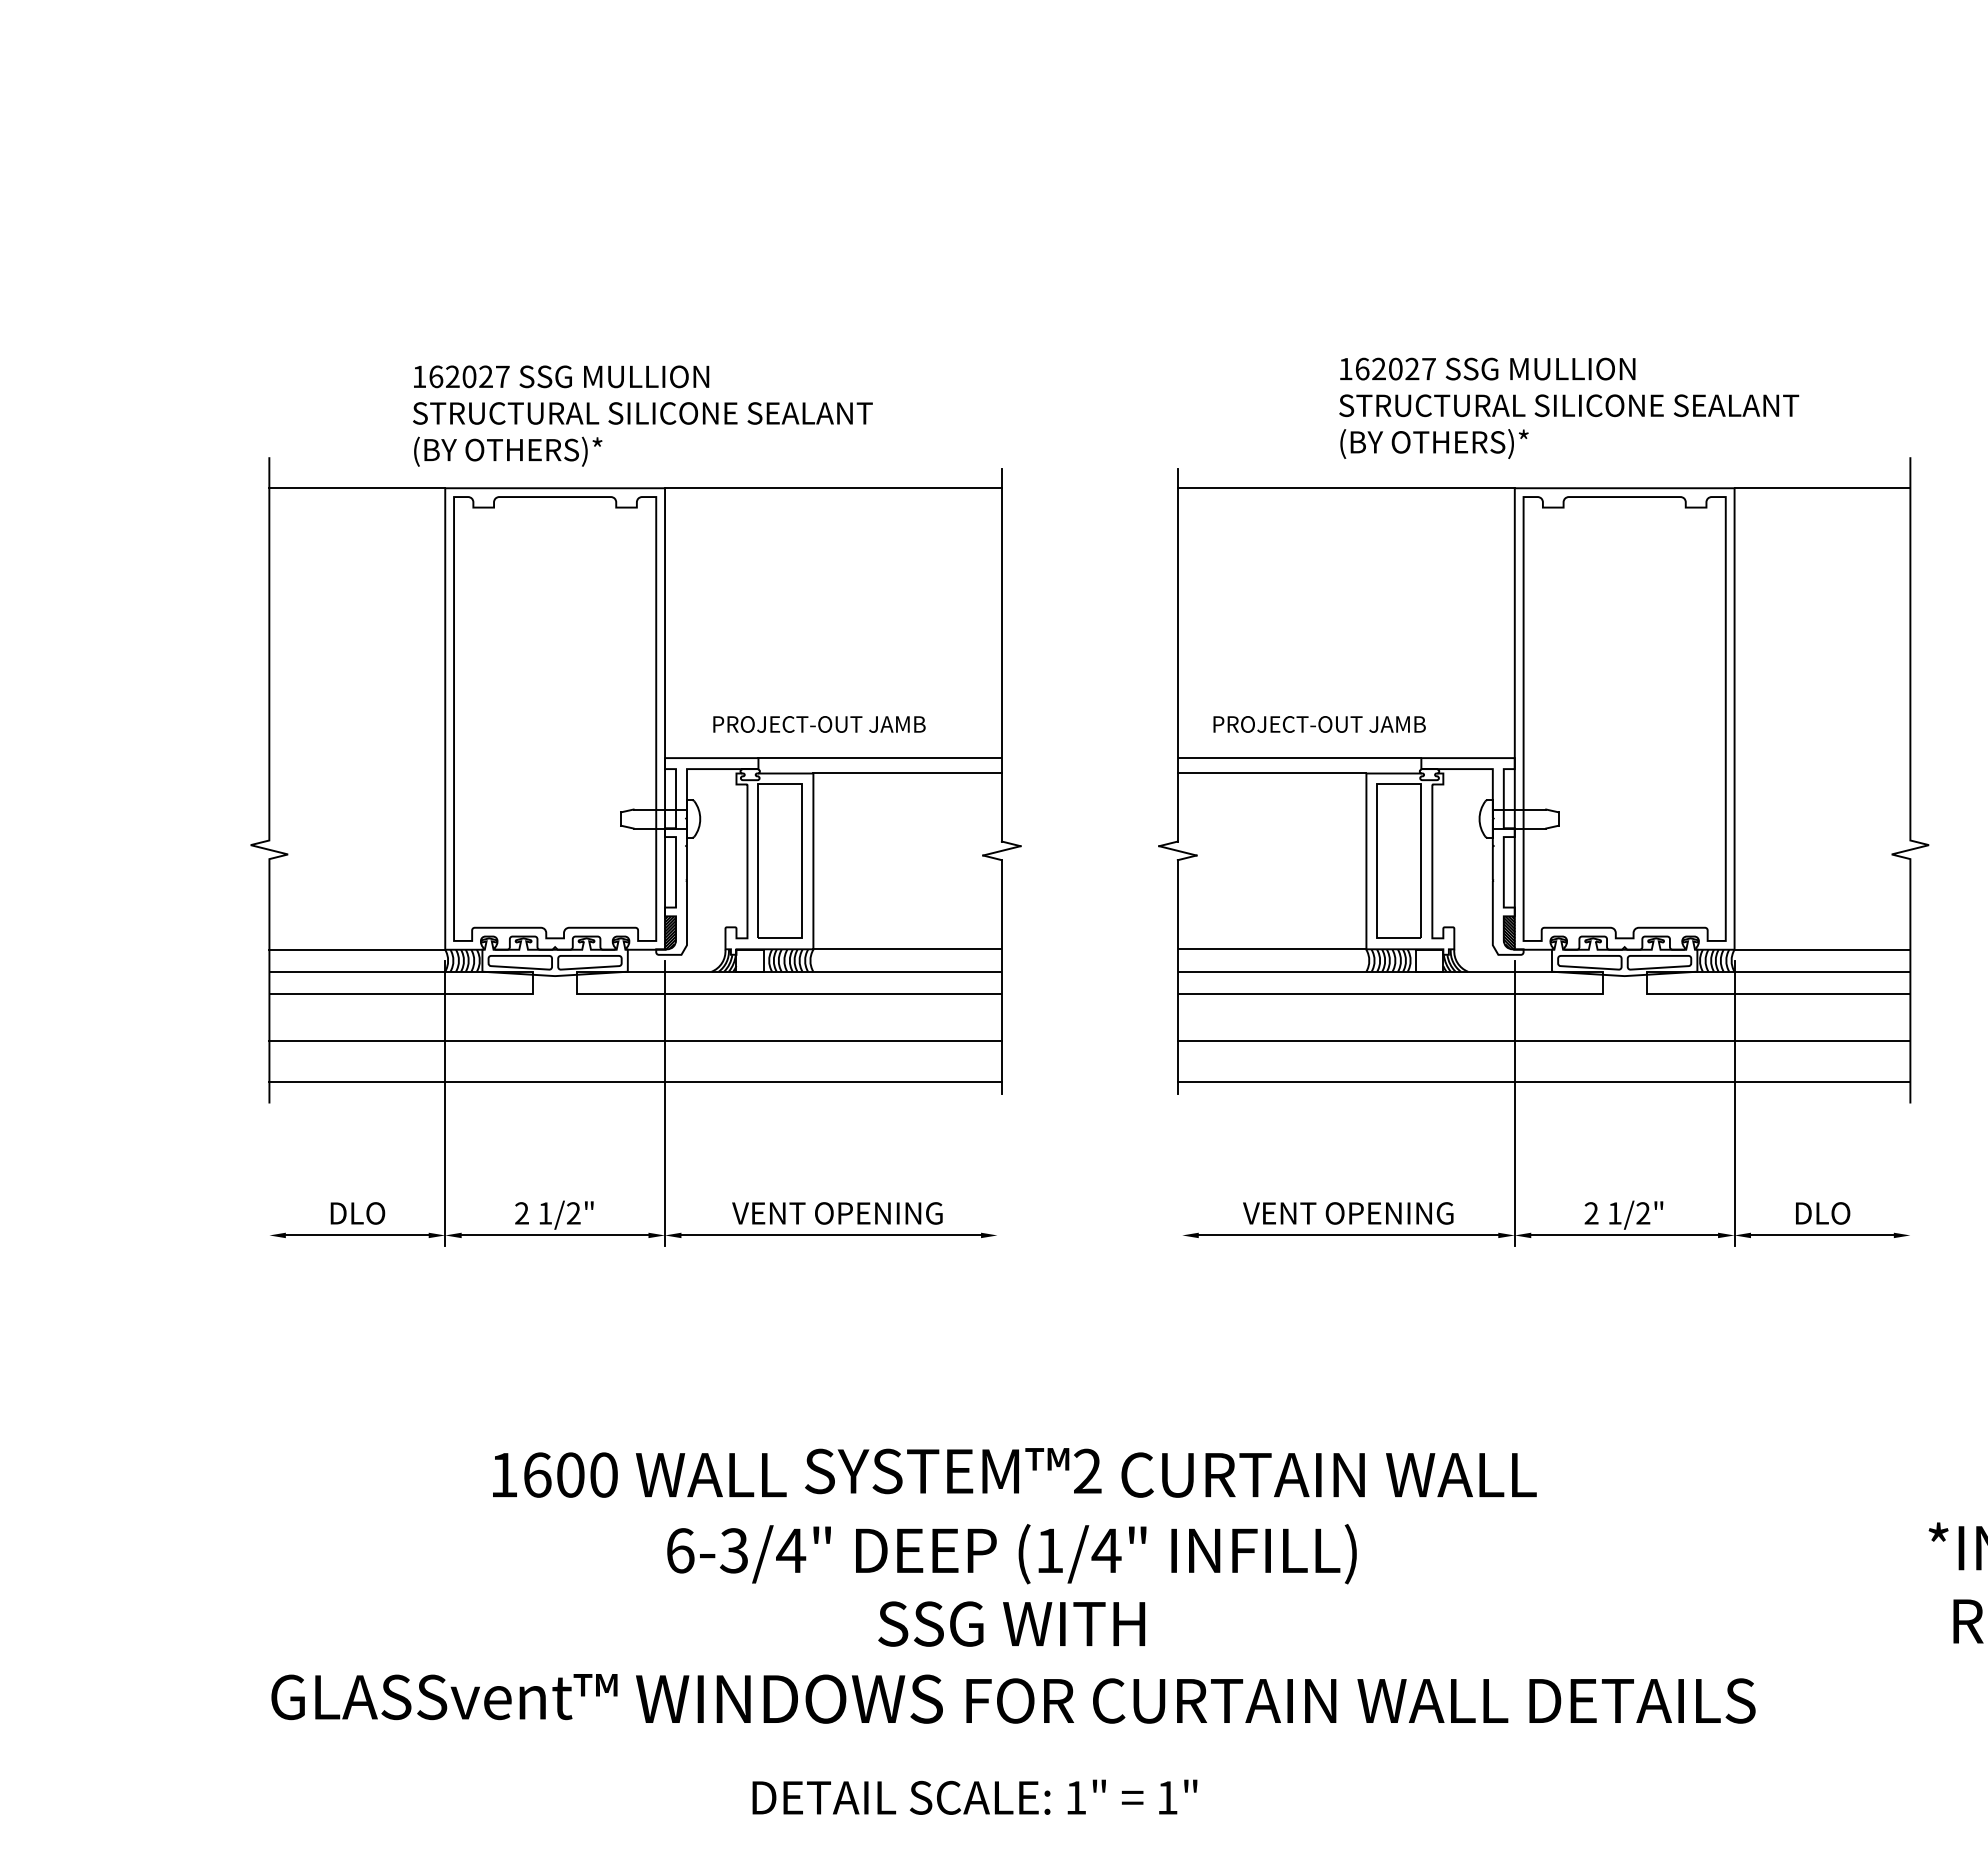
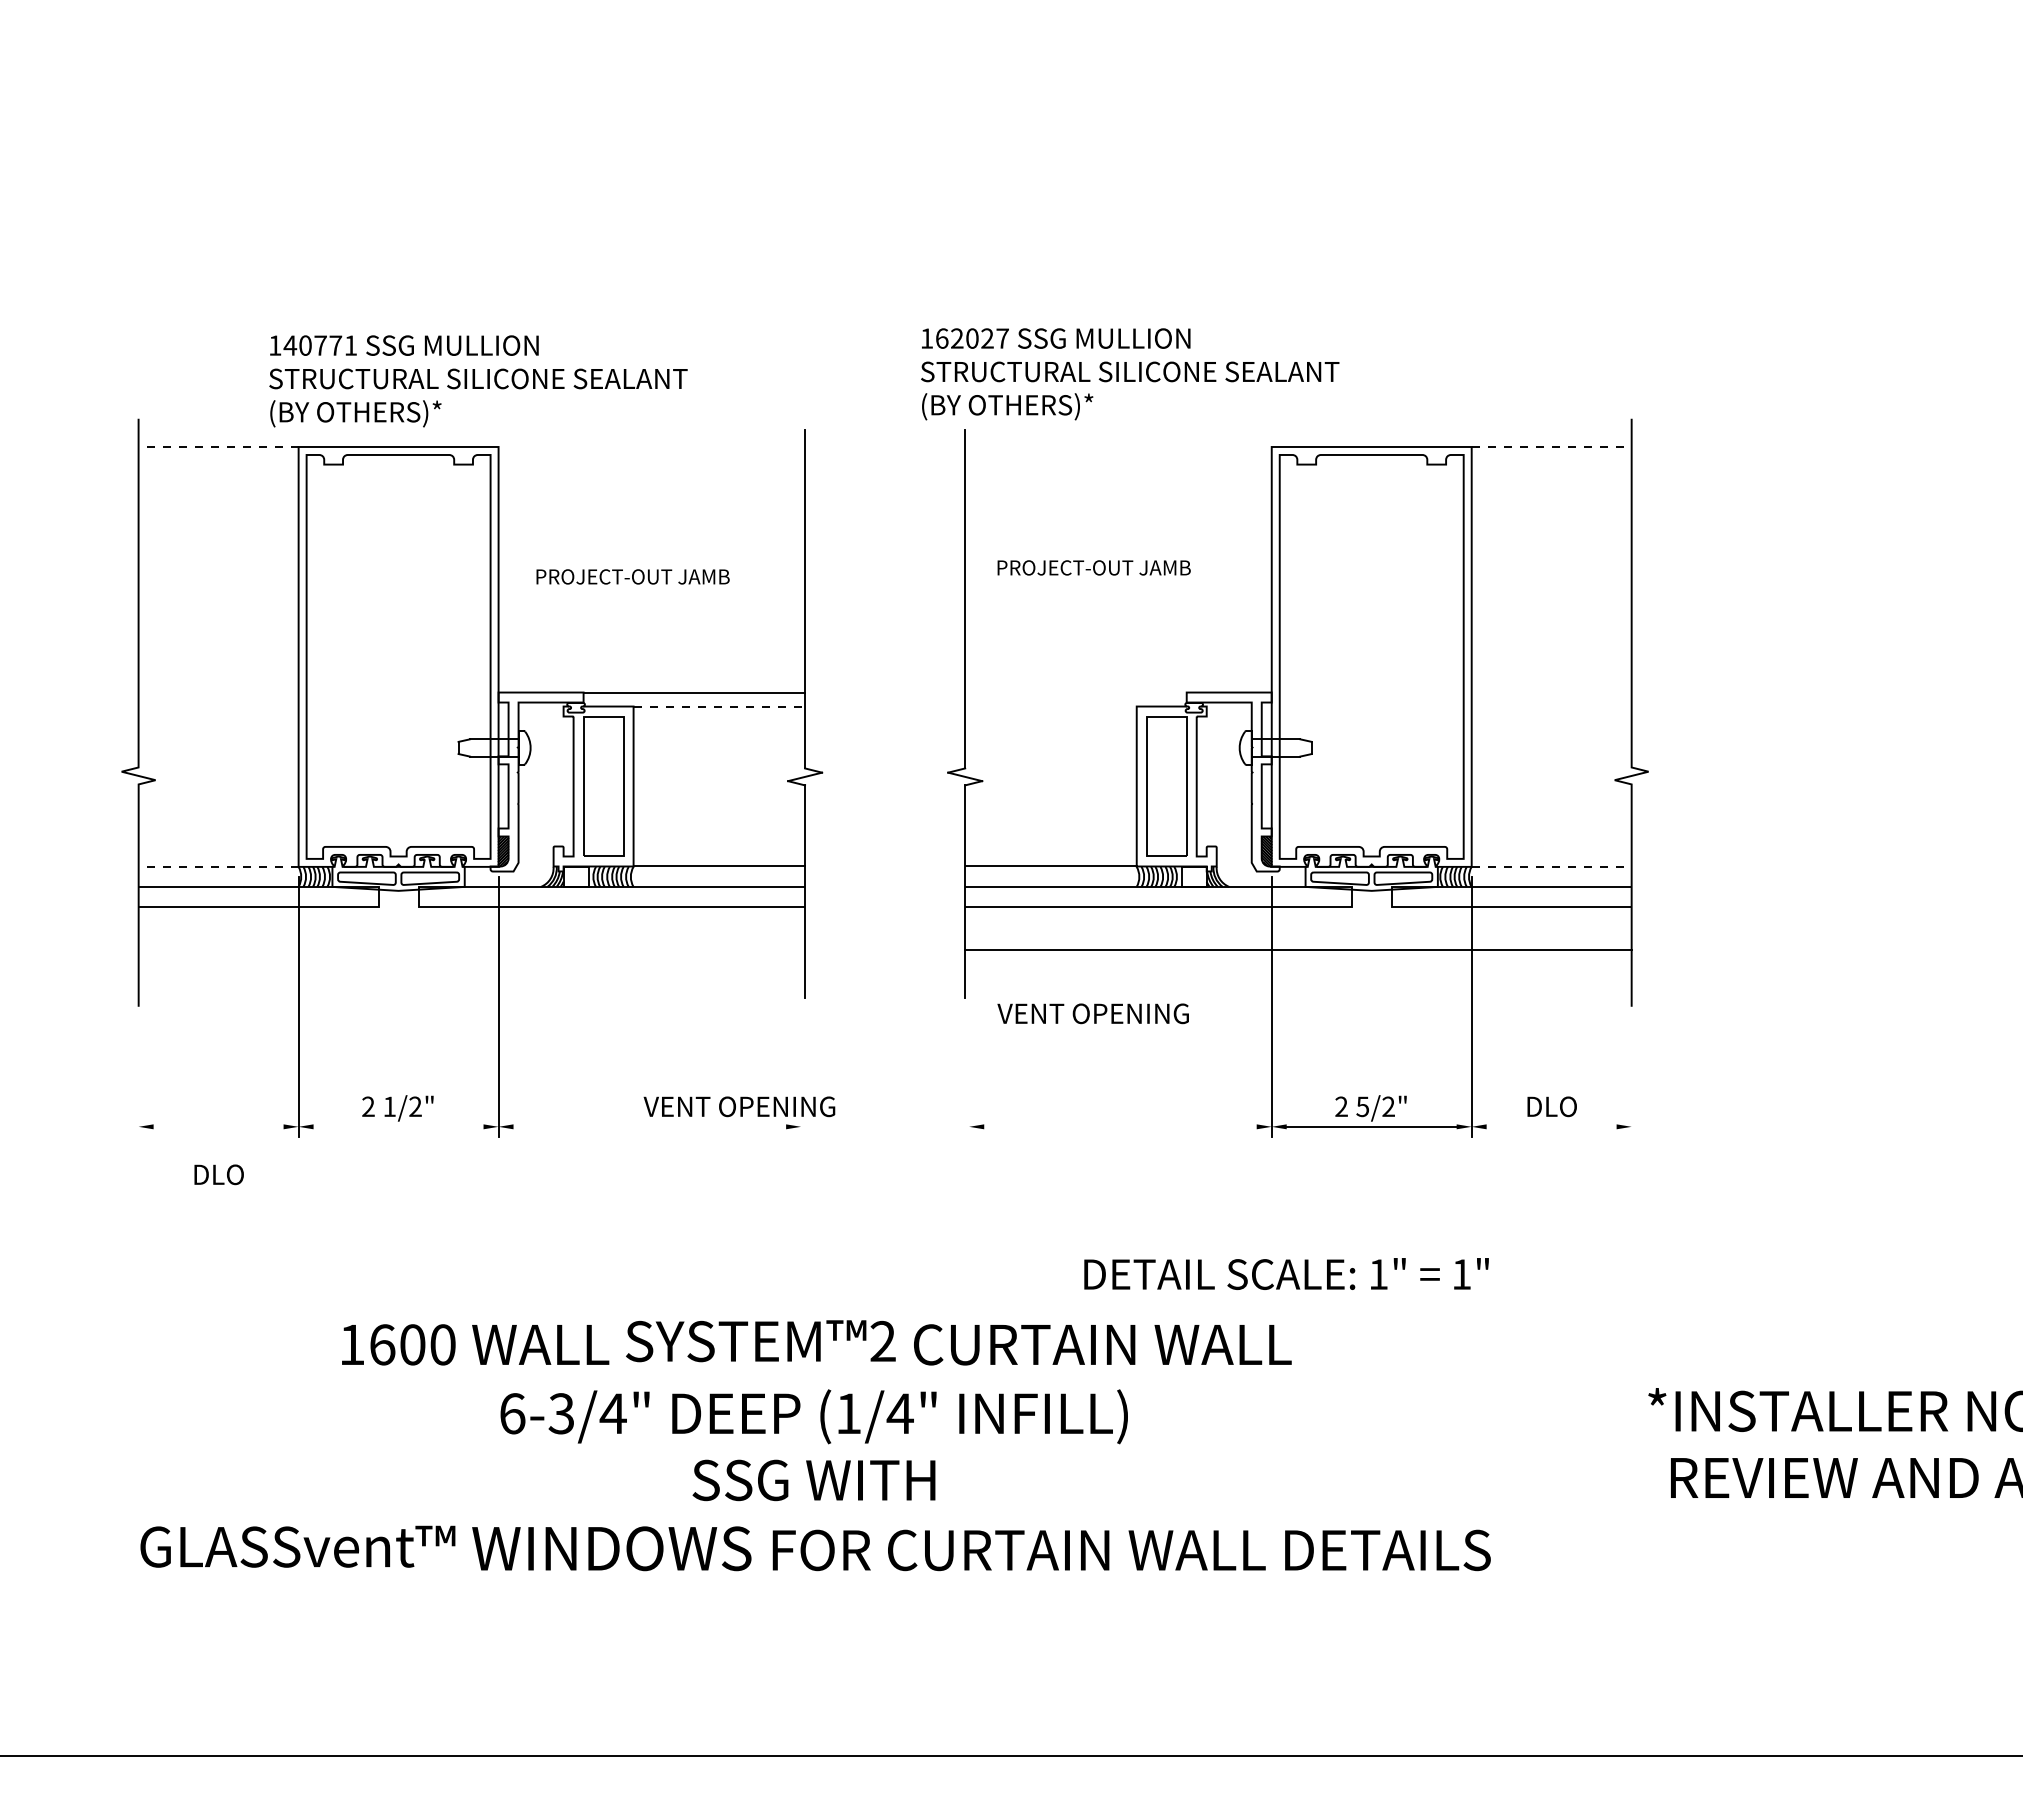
text: (469, 376) -> (320, 345), 162027 -> 140771
text: (1569, 408) -> (1130, 374), moved
line: (357, 488) -> (218, 447), solid -> dashed
line: (833, 488) -> (651, 447), removed
line: (1346, 488) -> (1118, 447), removed
line: (1822, 488) -> (1551, 447), solid -> dashed
text: (818, 724) -> (632, 576), moved
text: (1318, 724) -> (1093, 567), moved
line: (1299, 758) -> (1075, 692), removed
line: (907, 773) -> (719, 706), solid -> dashed
line: (1271, 773) -> (1050, 706), removed
line: (357, 949) -> (218, 866), solid -> dashed
line: (1822, 949) -> (1551, 866), solid -> dashed
line: (635, 1041) -> (471, 950), removed
line: (635, 1081) -> (471, 986), removed
line: (1544, 1081) -> (1298, 986), removed
text: (357, 1213) -> (218, 1174), moved
text: (837, 1213) -> (739, 1106), moved
text: (1347, 1213) -> (1092, 1013), moved
text: (1614, 1213) -> (1362, 1106), 1/2" -> 5/2"
line: (357, 1235) -> (218, 1126), removed
line: (555, 1235) -> (398, 1126), removed
line: (834, 1235) -> (652, 1126), removed
line: (1345, 1235) -> (1117, 1126), removed
line: (1822, 1235) -> (1551, 1126), removed
text: (974, 1796) -> (1286, 1273), moved

